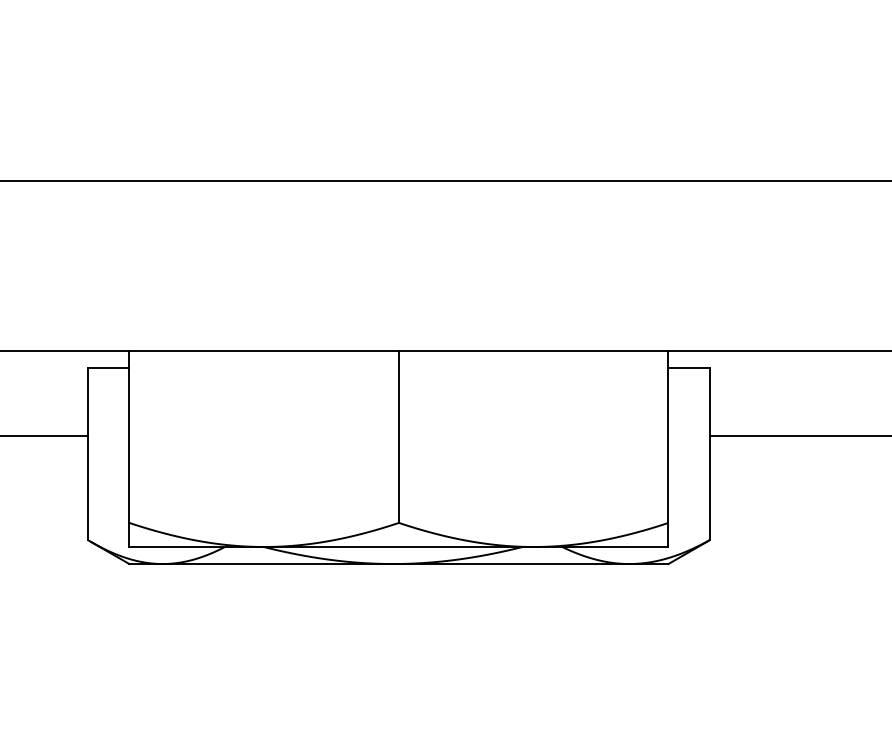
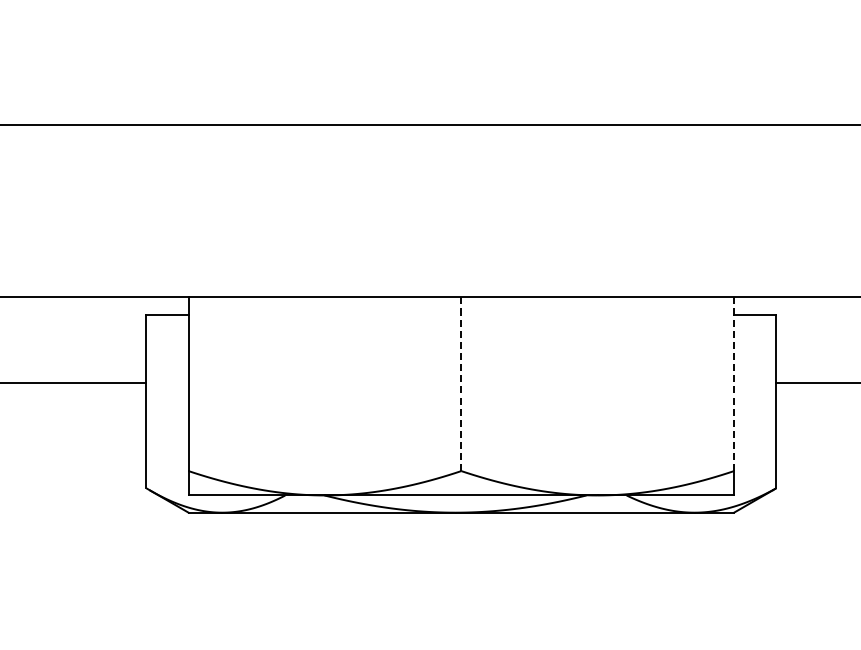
line: (398, 437) -> (460, 384), solid -> dashed
line: (668, 437) -> (734, 384), solid -> dashed

